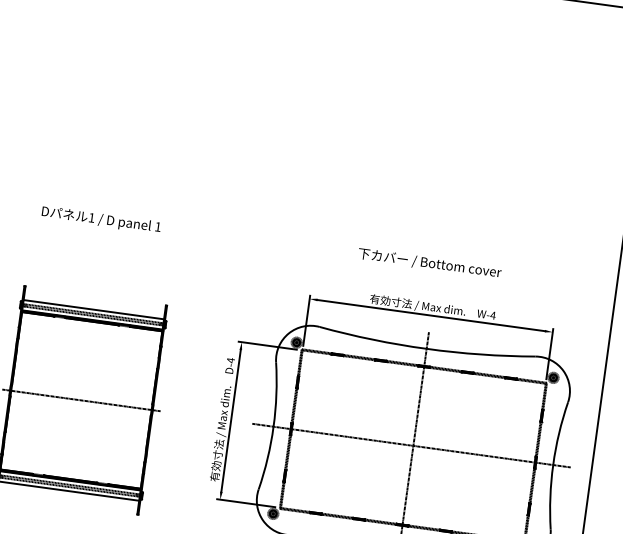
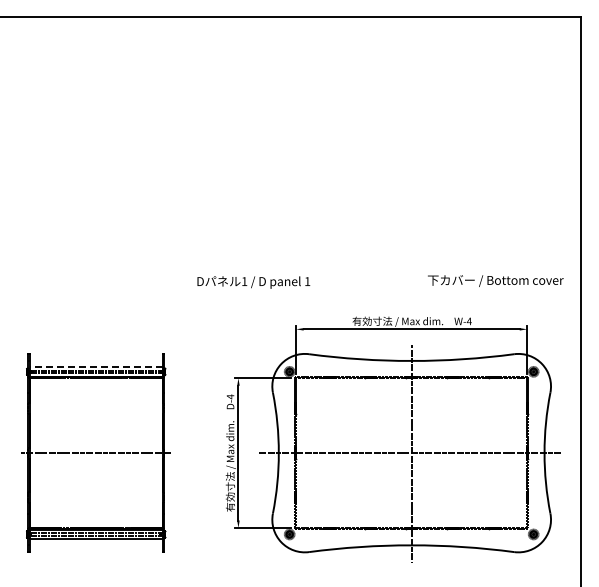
text: (101, 220) -> (253, 282), moved
text: (429, 263) -> (495, 280), moved
line: (94, 309) -> (96, 366), solid -> dashed

